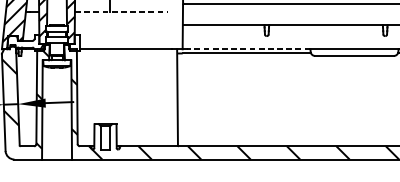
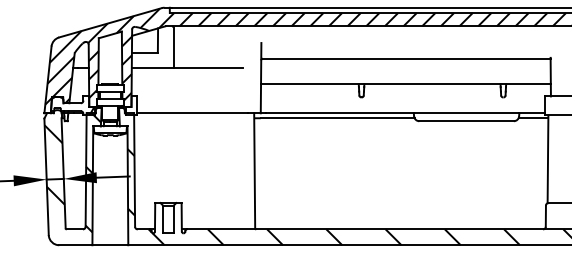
line: (121, 11) -> (187, 68), dashed -> solid
line: (248, 49) -> (339, 113), dashed -> solid

